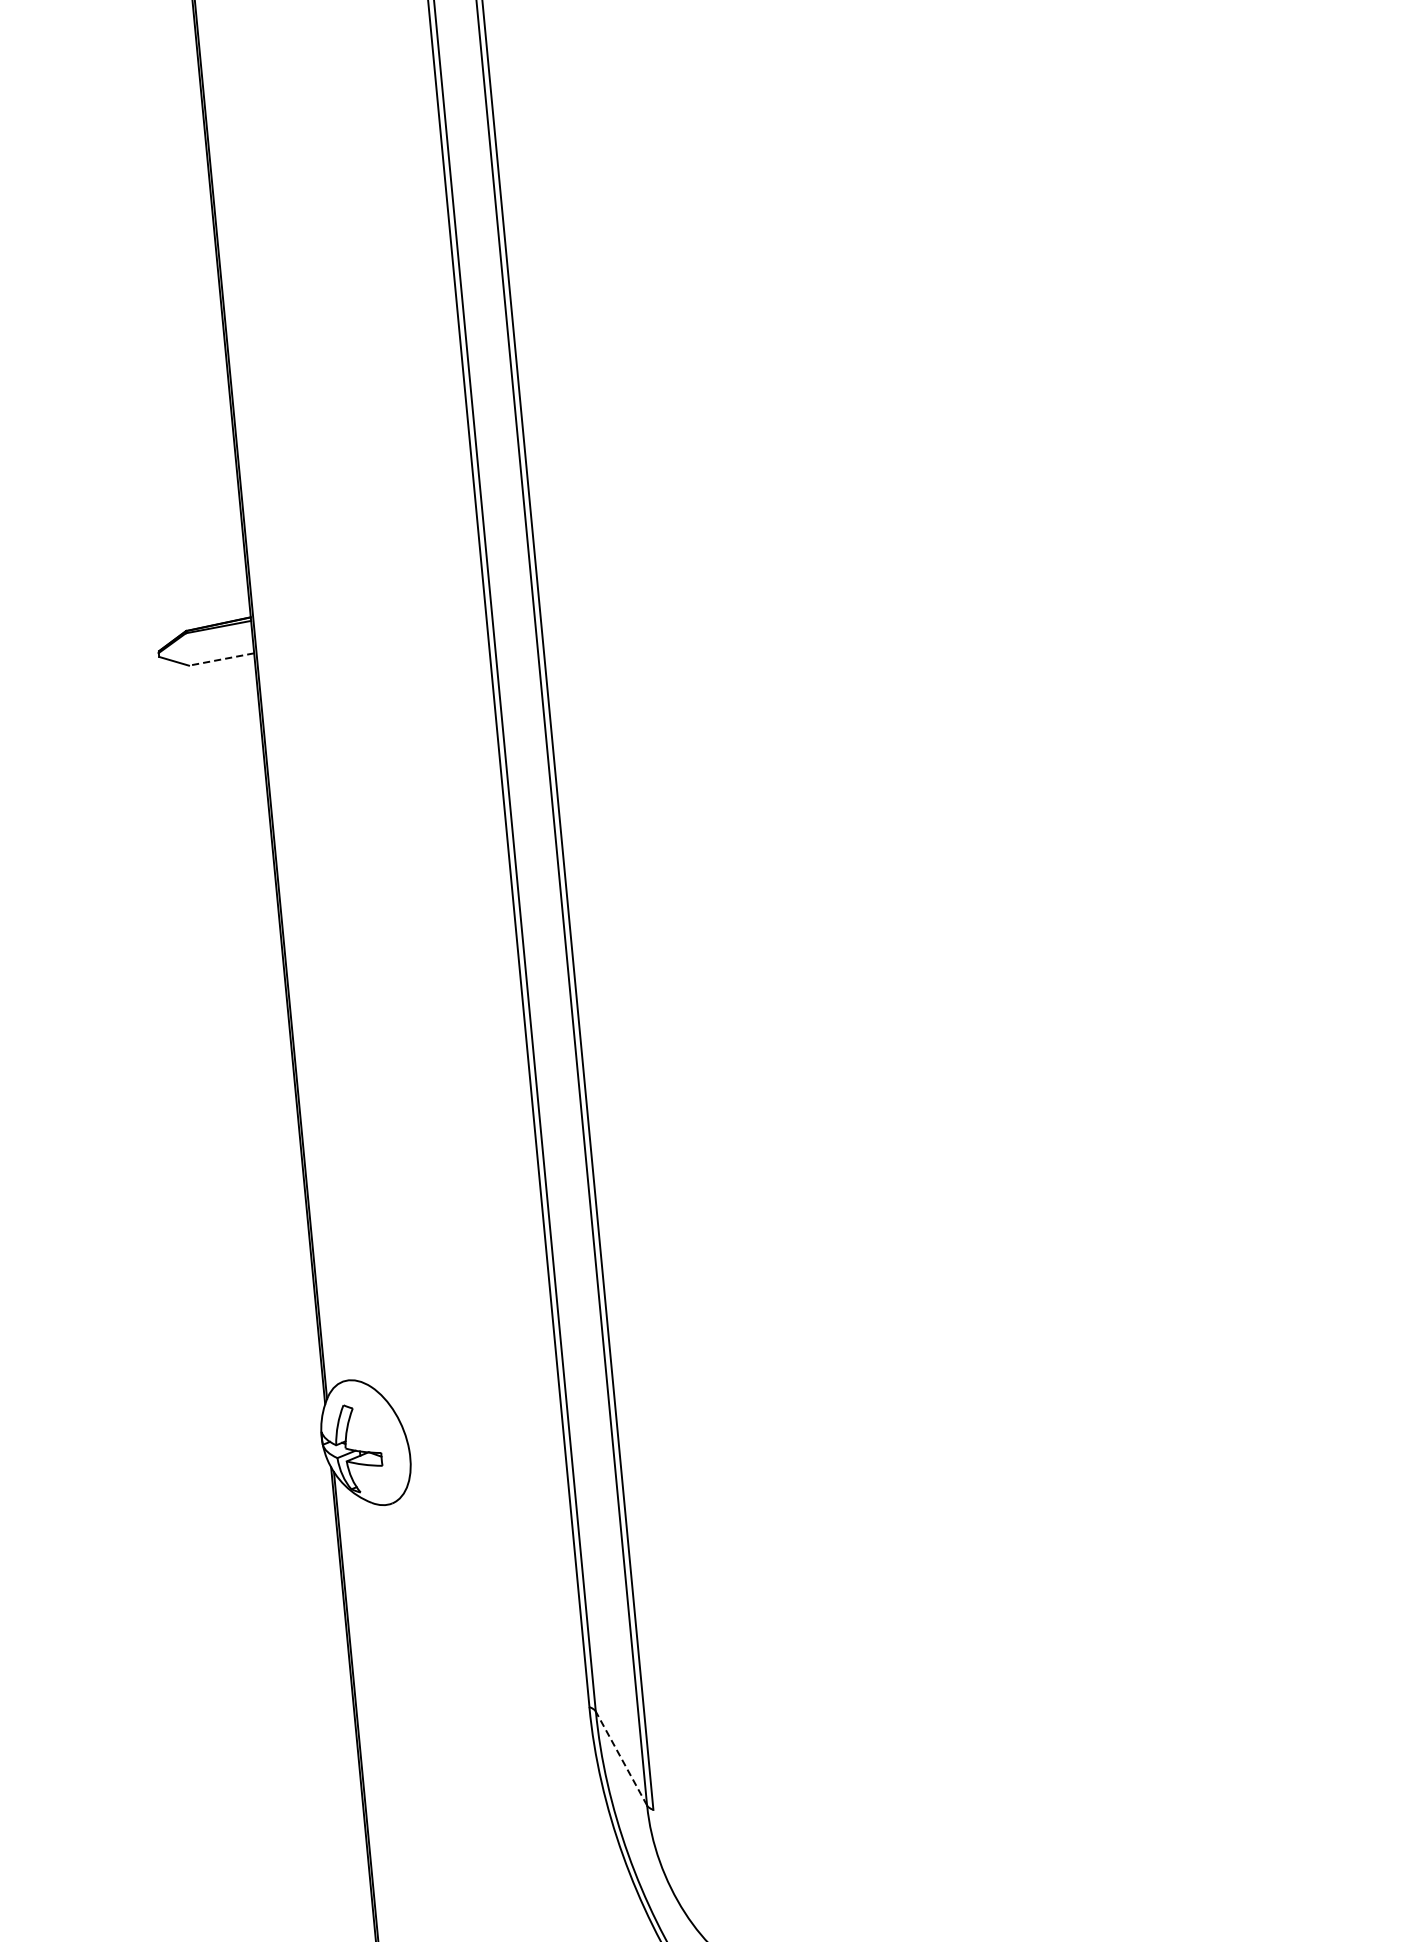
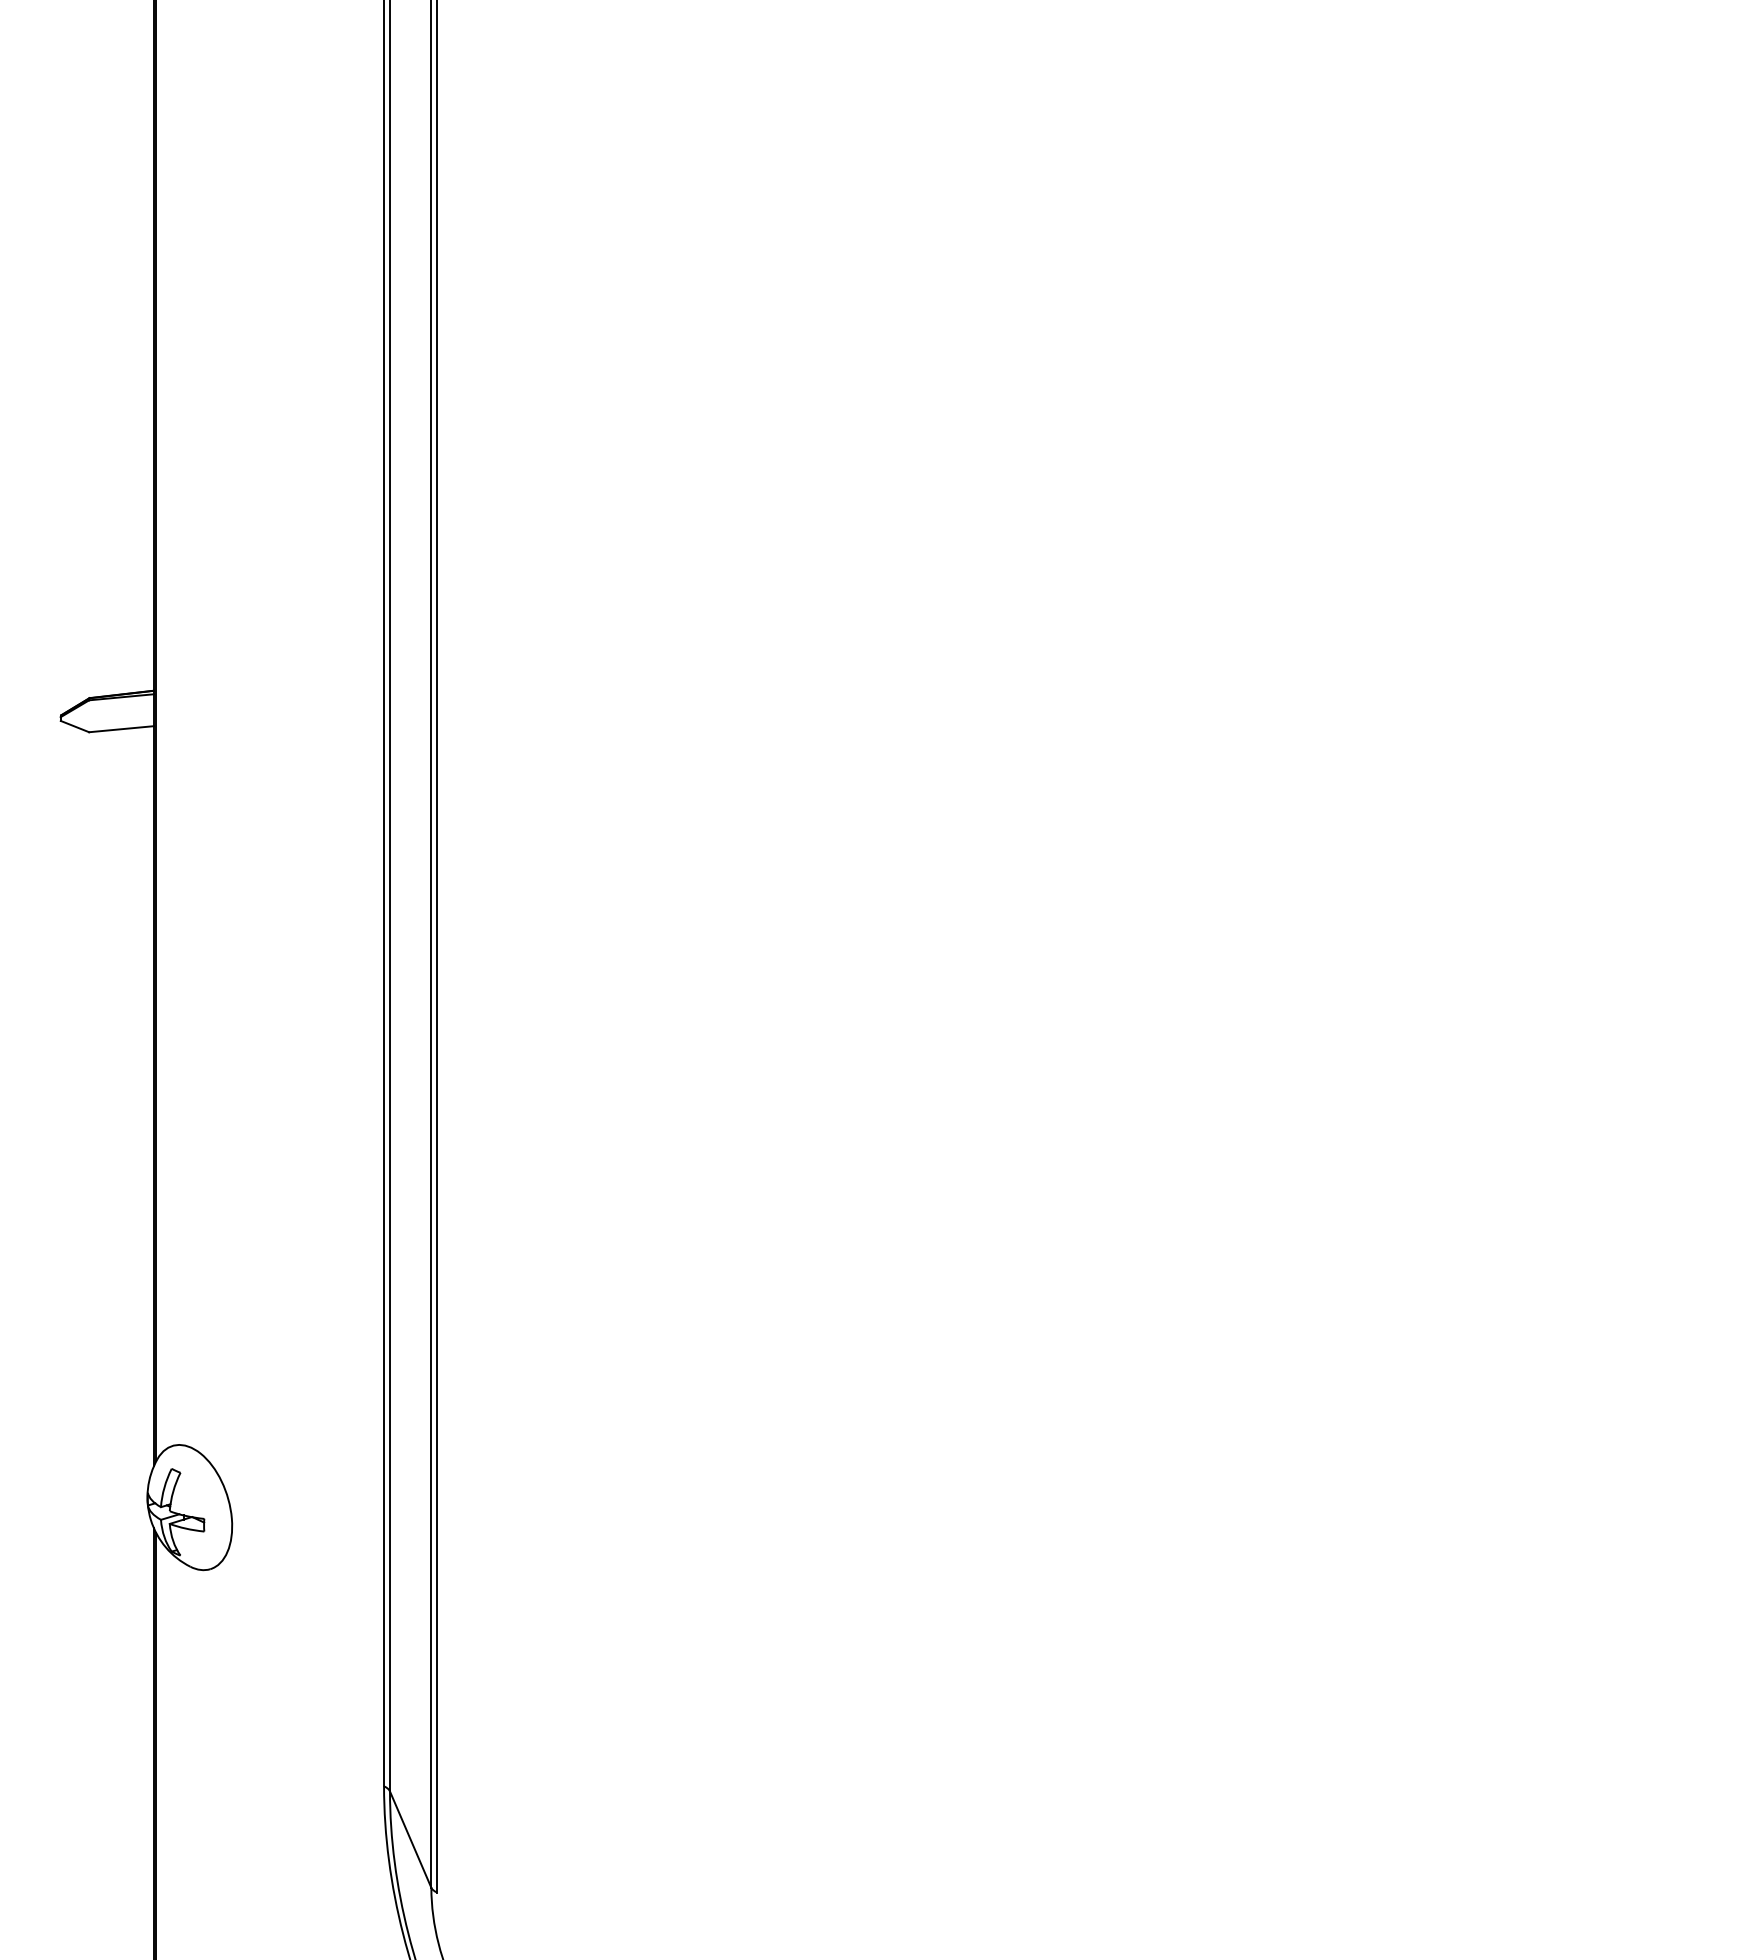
line: (221, 659) -> (121, 729), dashed -> solid
line: (621, 1757) -> (410, 1838), dashed -> solid

